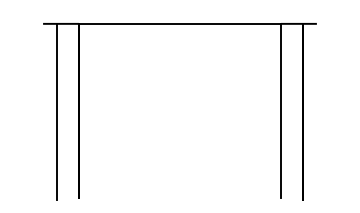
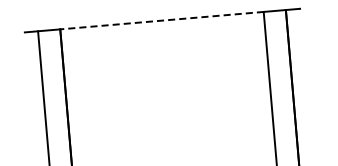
line: (179, 23) -> (161, 20), solid -> dashed

